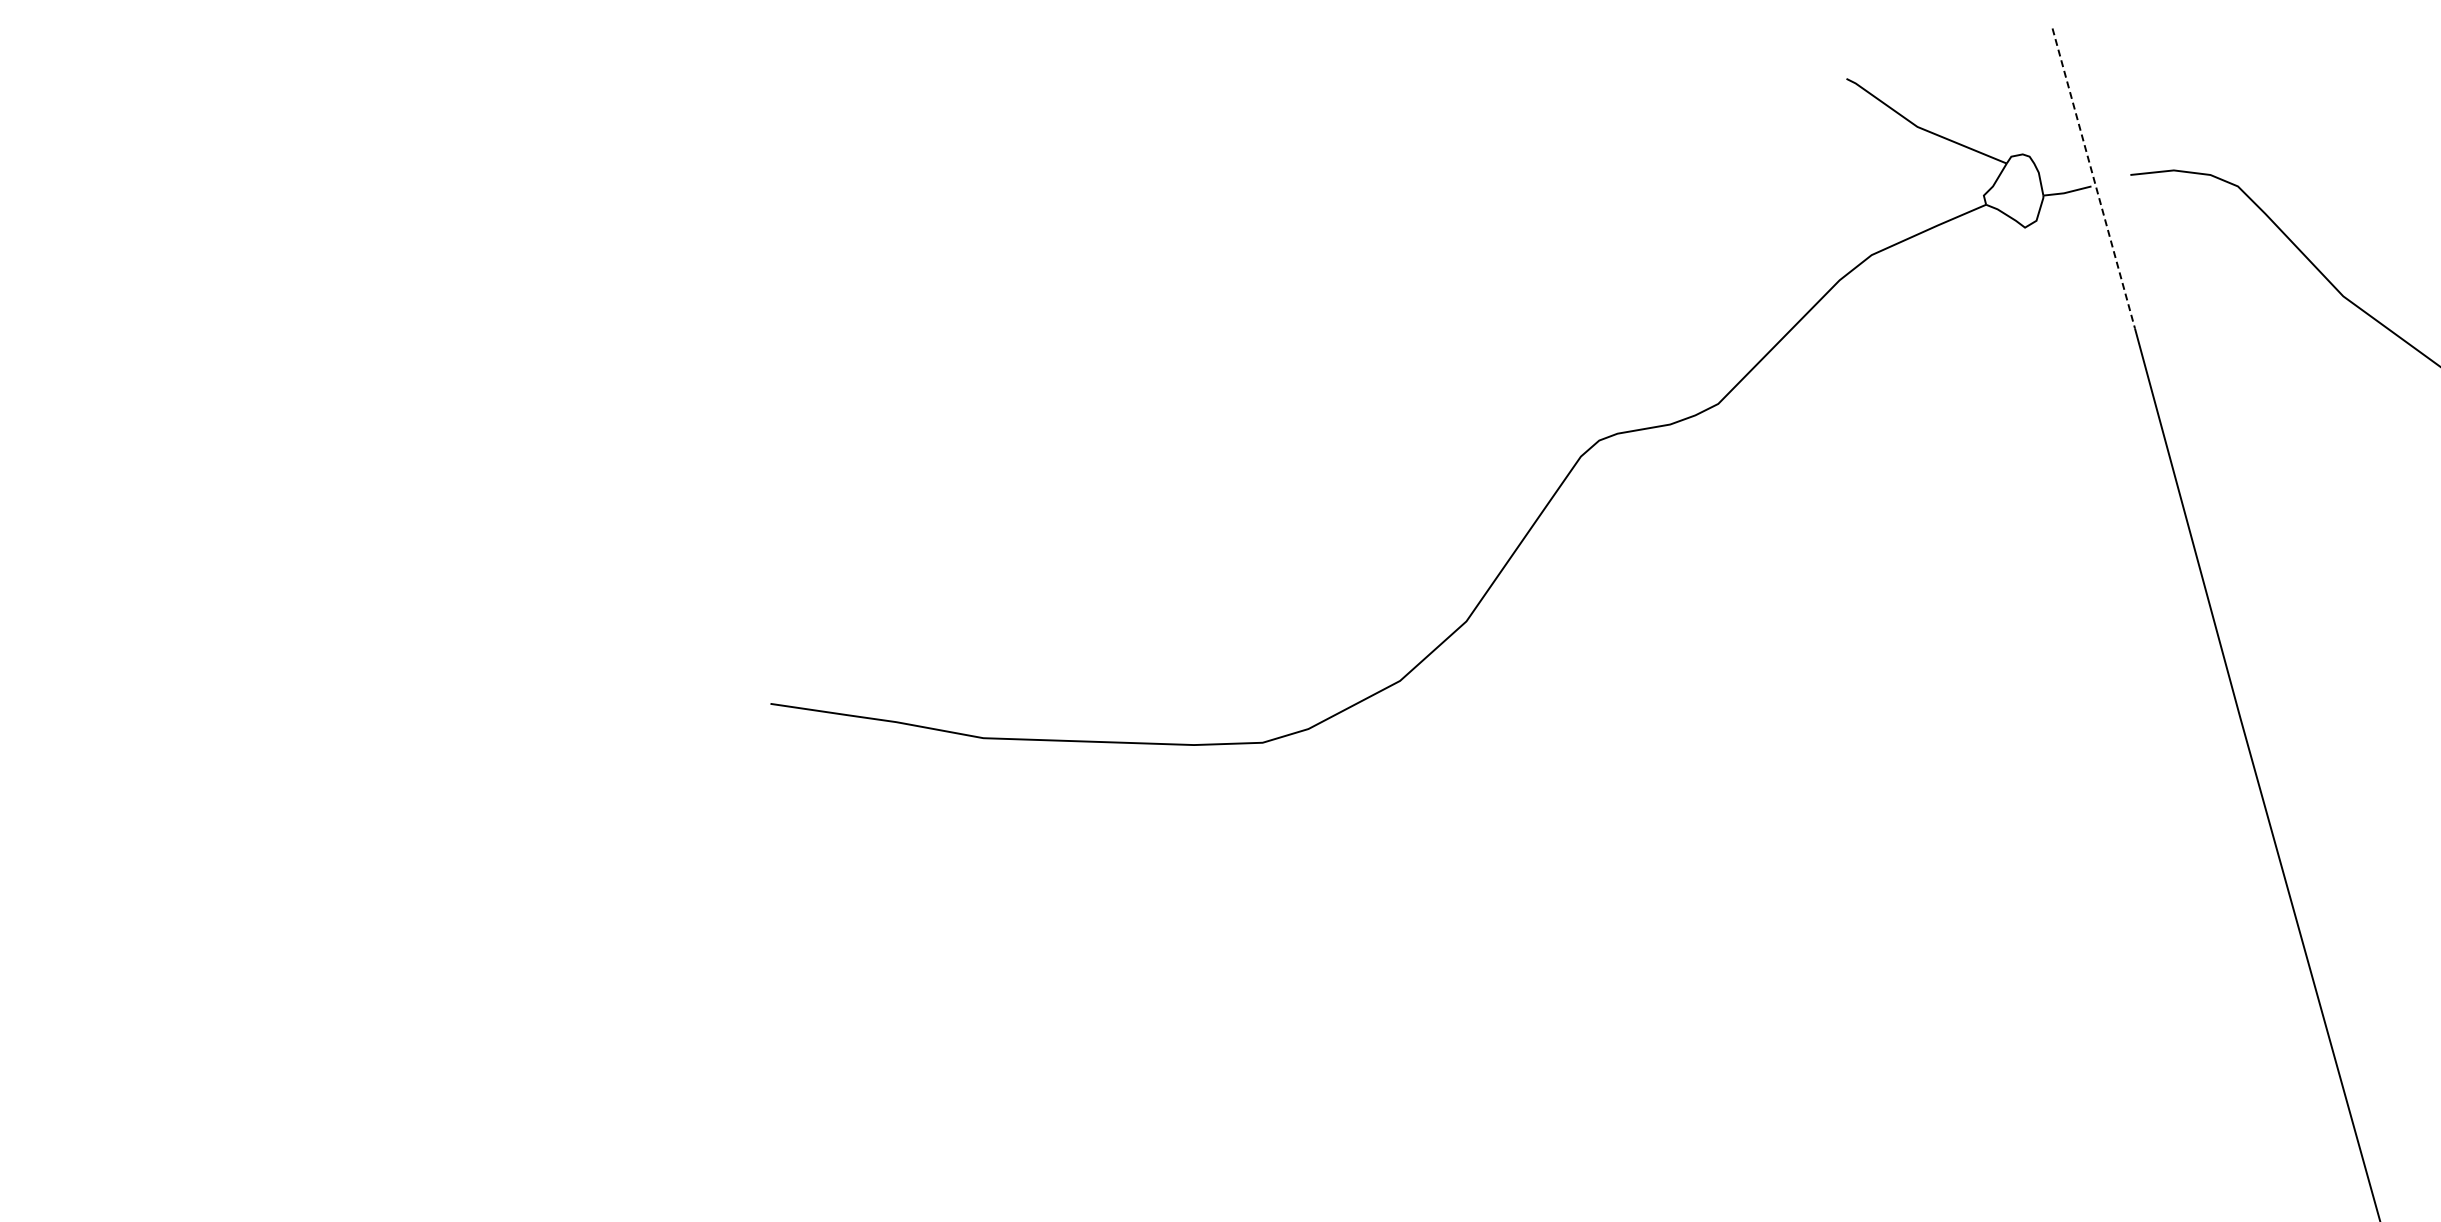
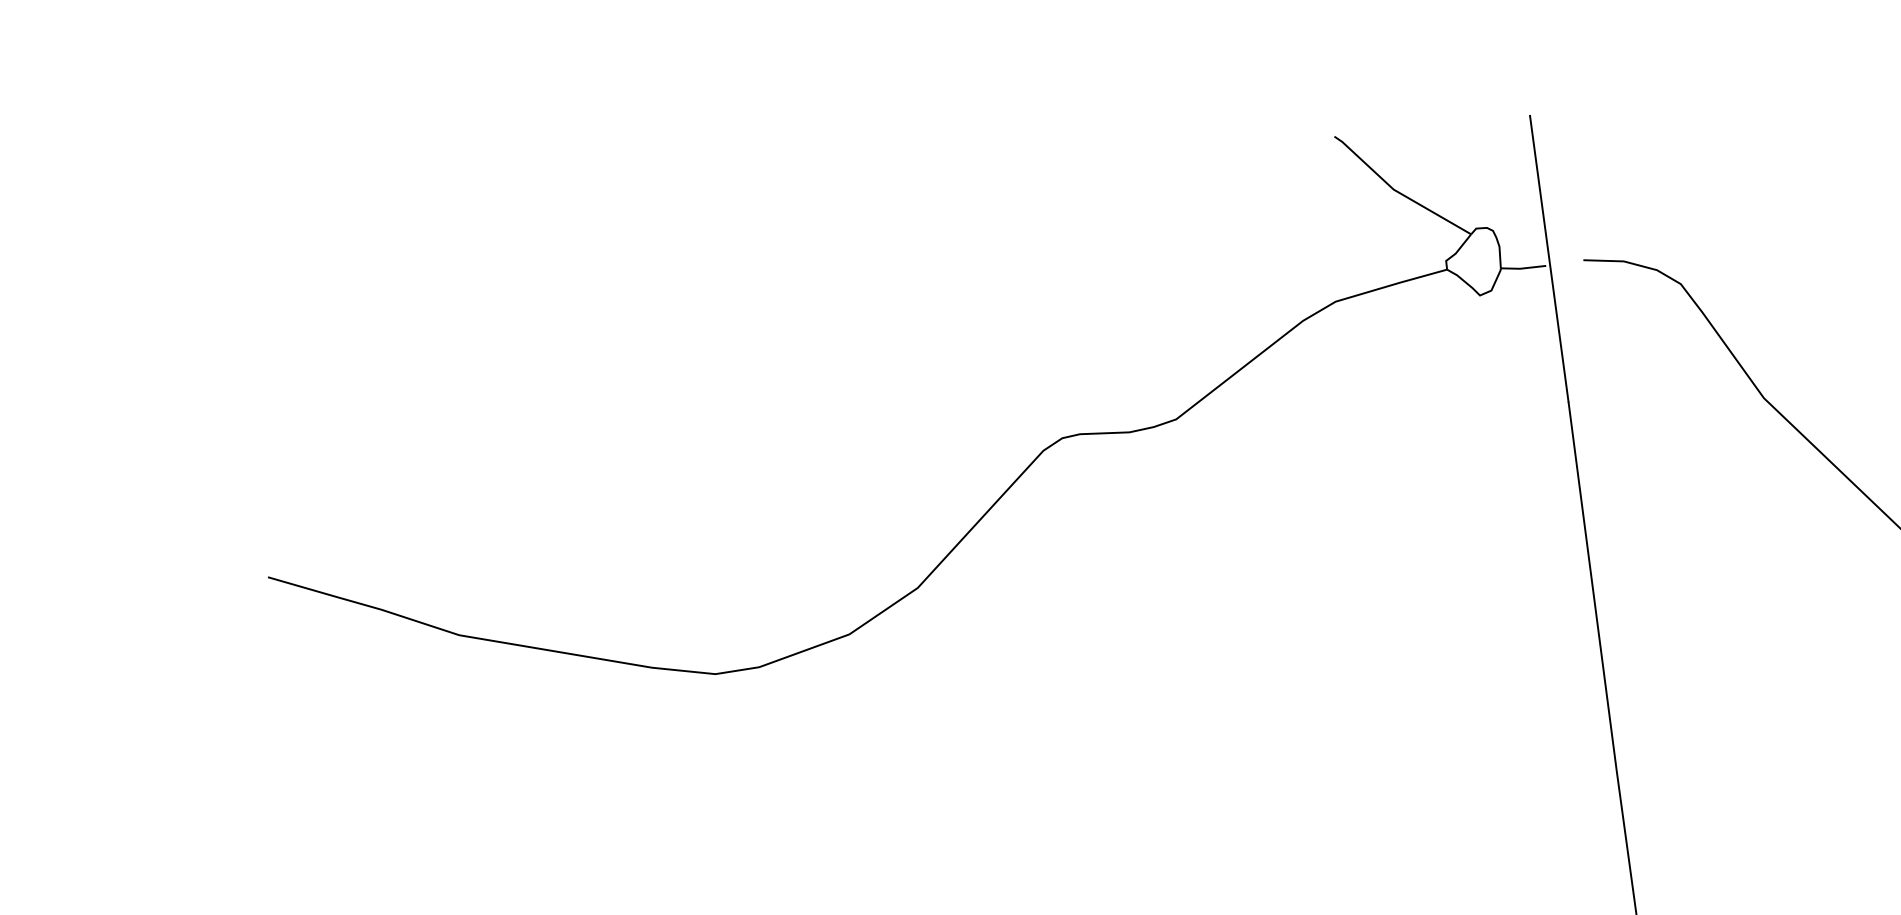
line: (2093, 178) -> (1549, 258), dashed -> solid

